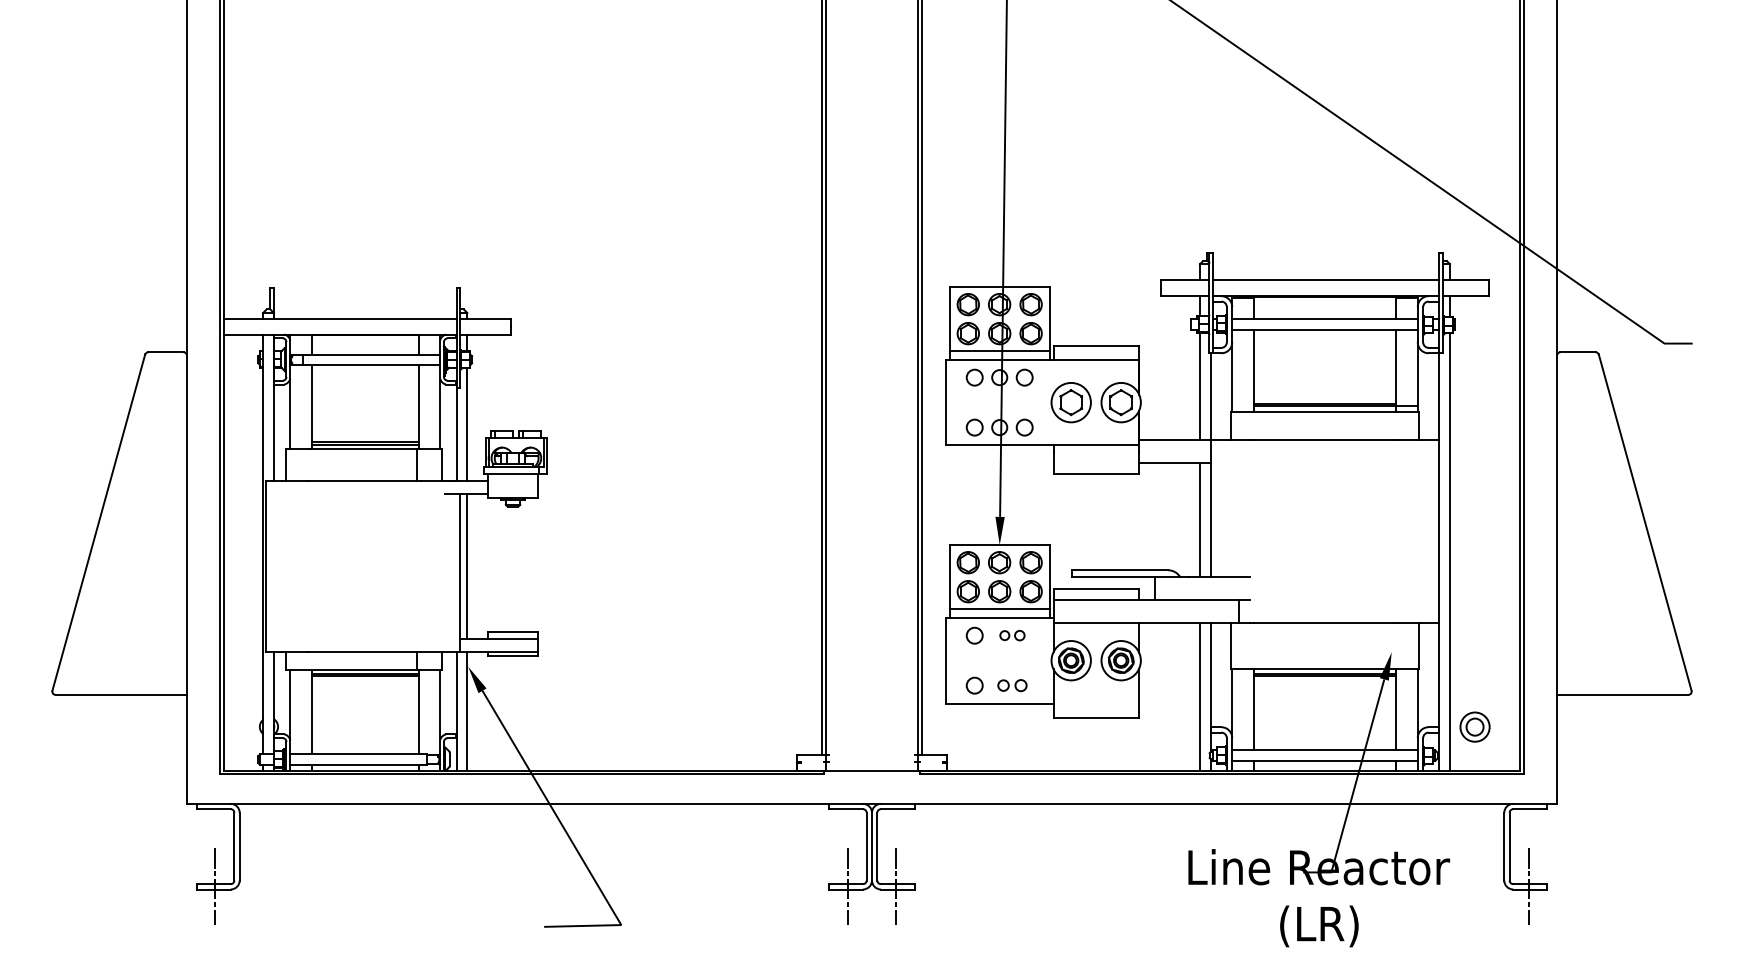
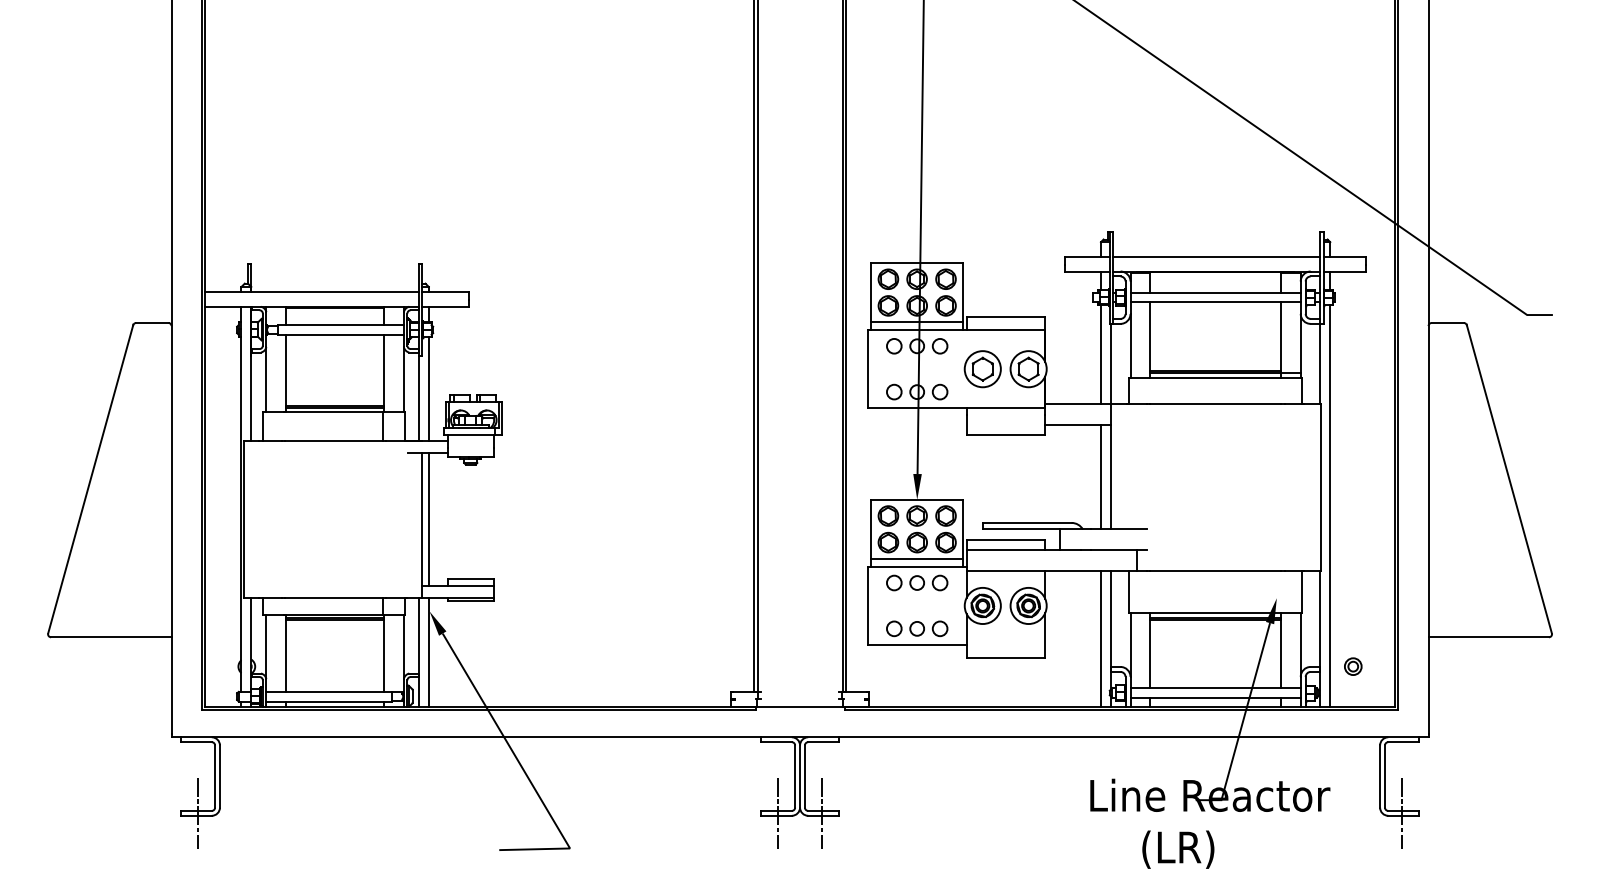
part: (1012, 635) -> (928, 582), size x1.67
part: (1012, 685) -> (928, 628), size x1.43
part: (1474, 726) -> (1352, 666), size x0.62
text: (1319, 926) -> (1178, 849), moved

